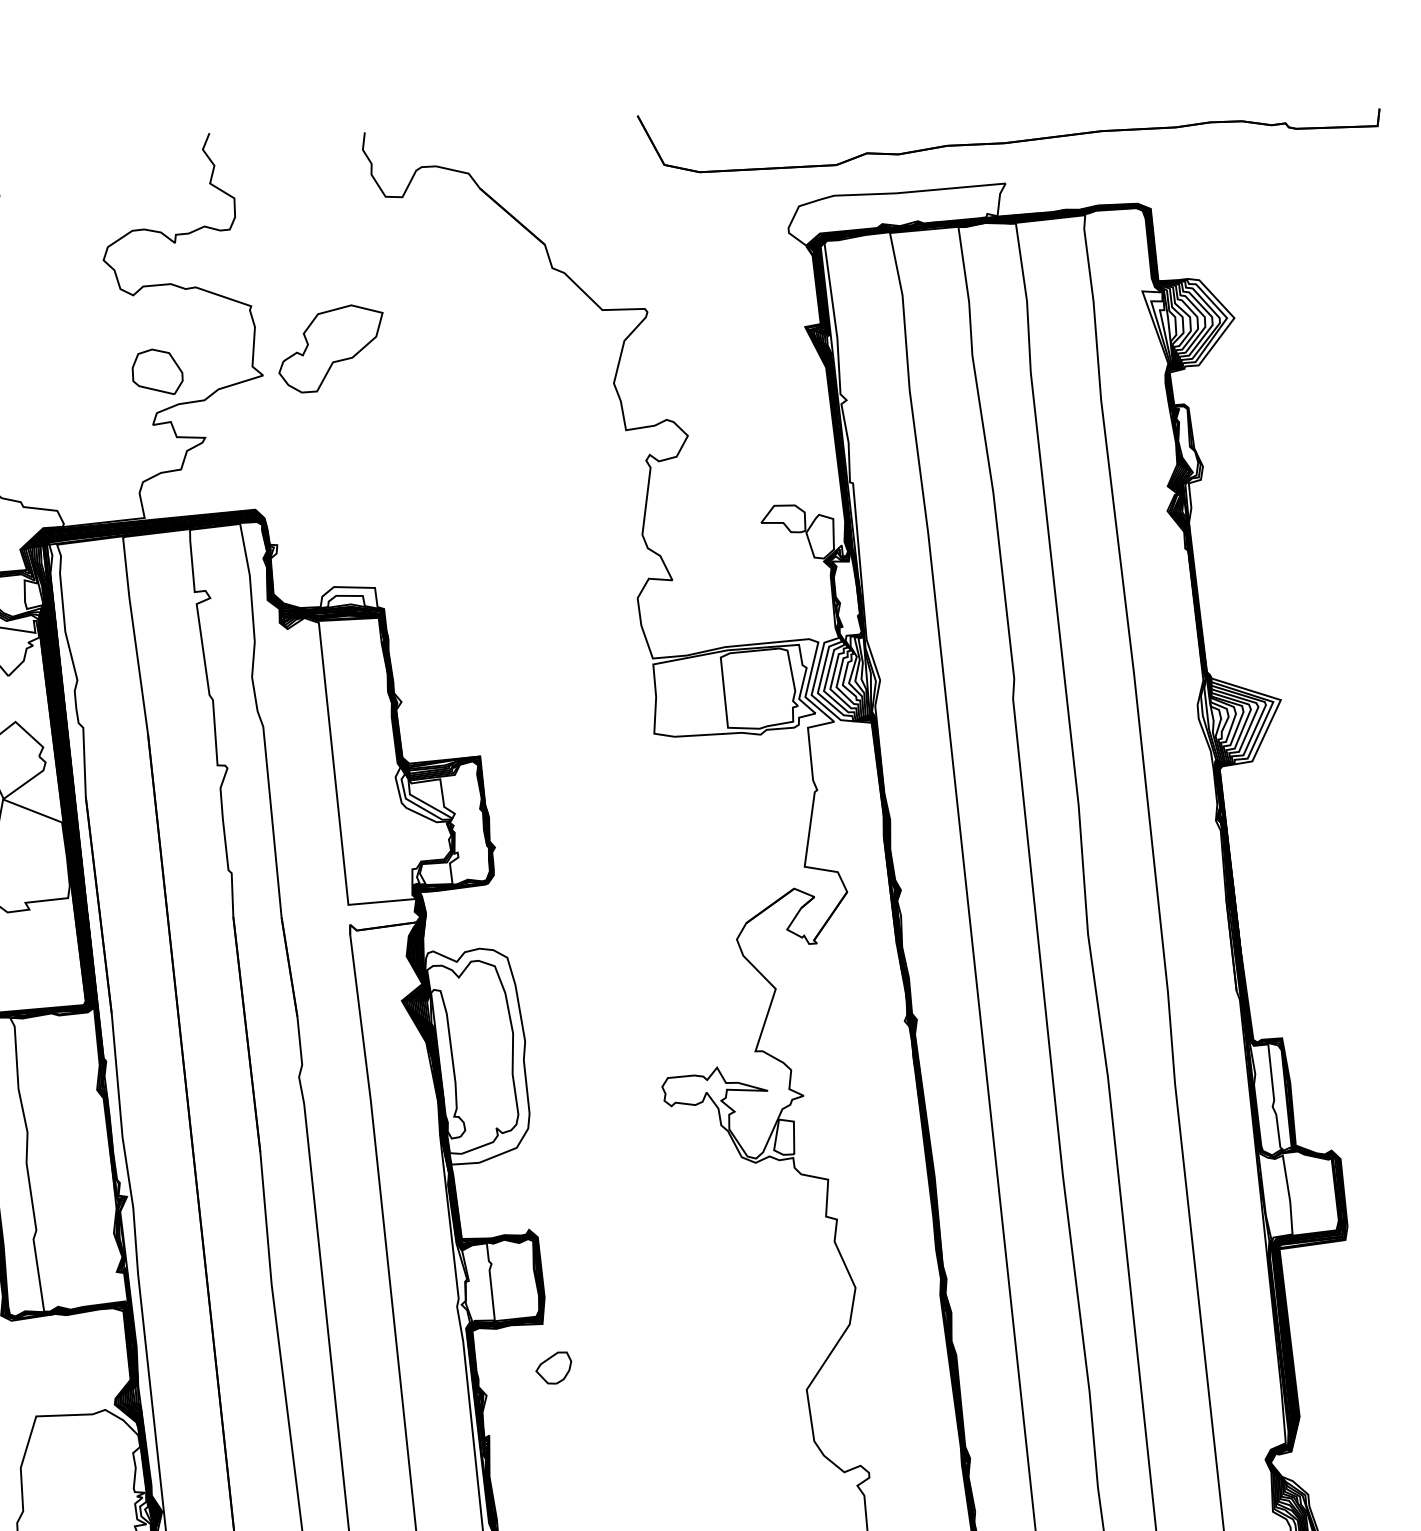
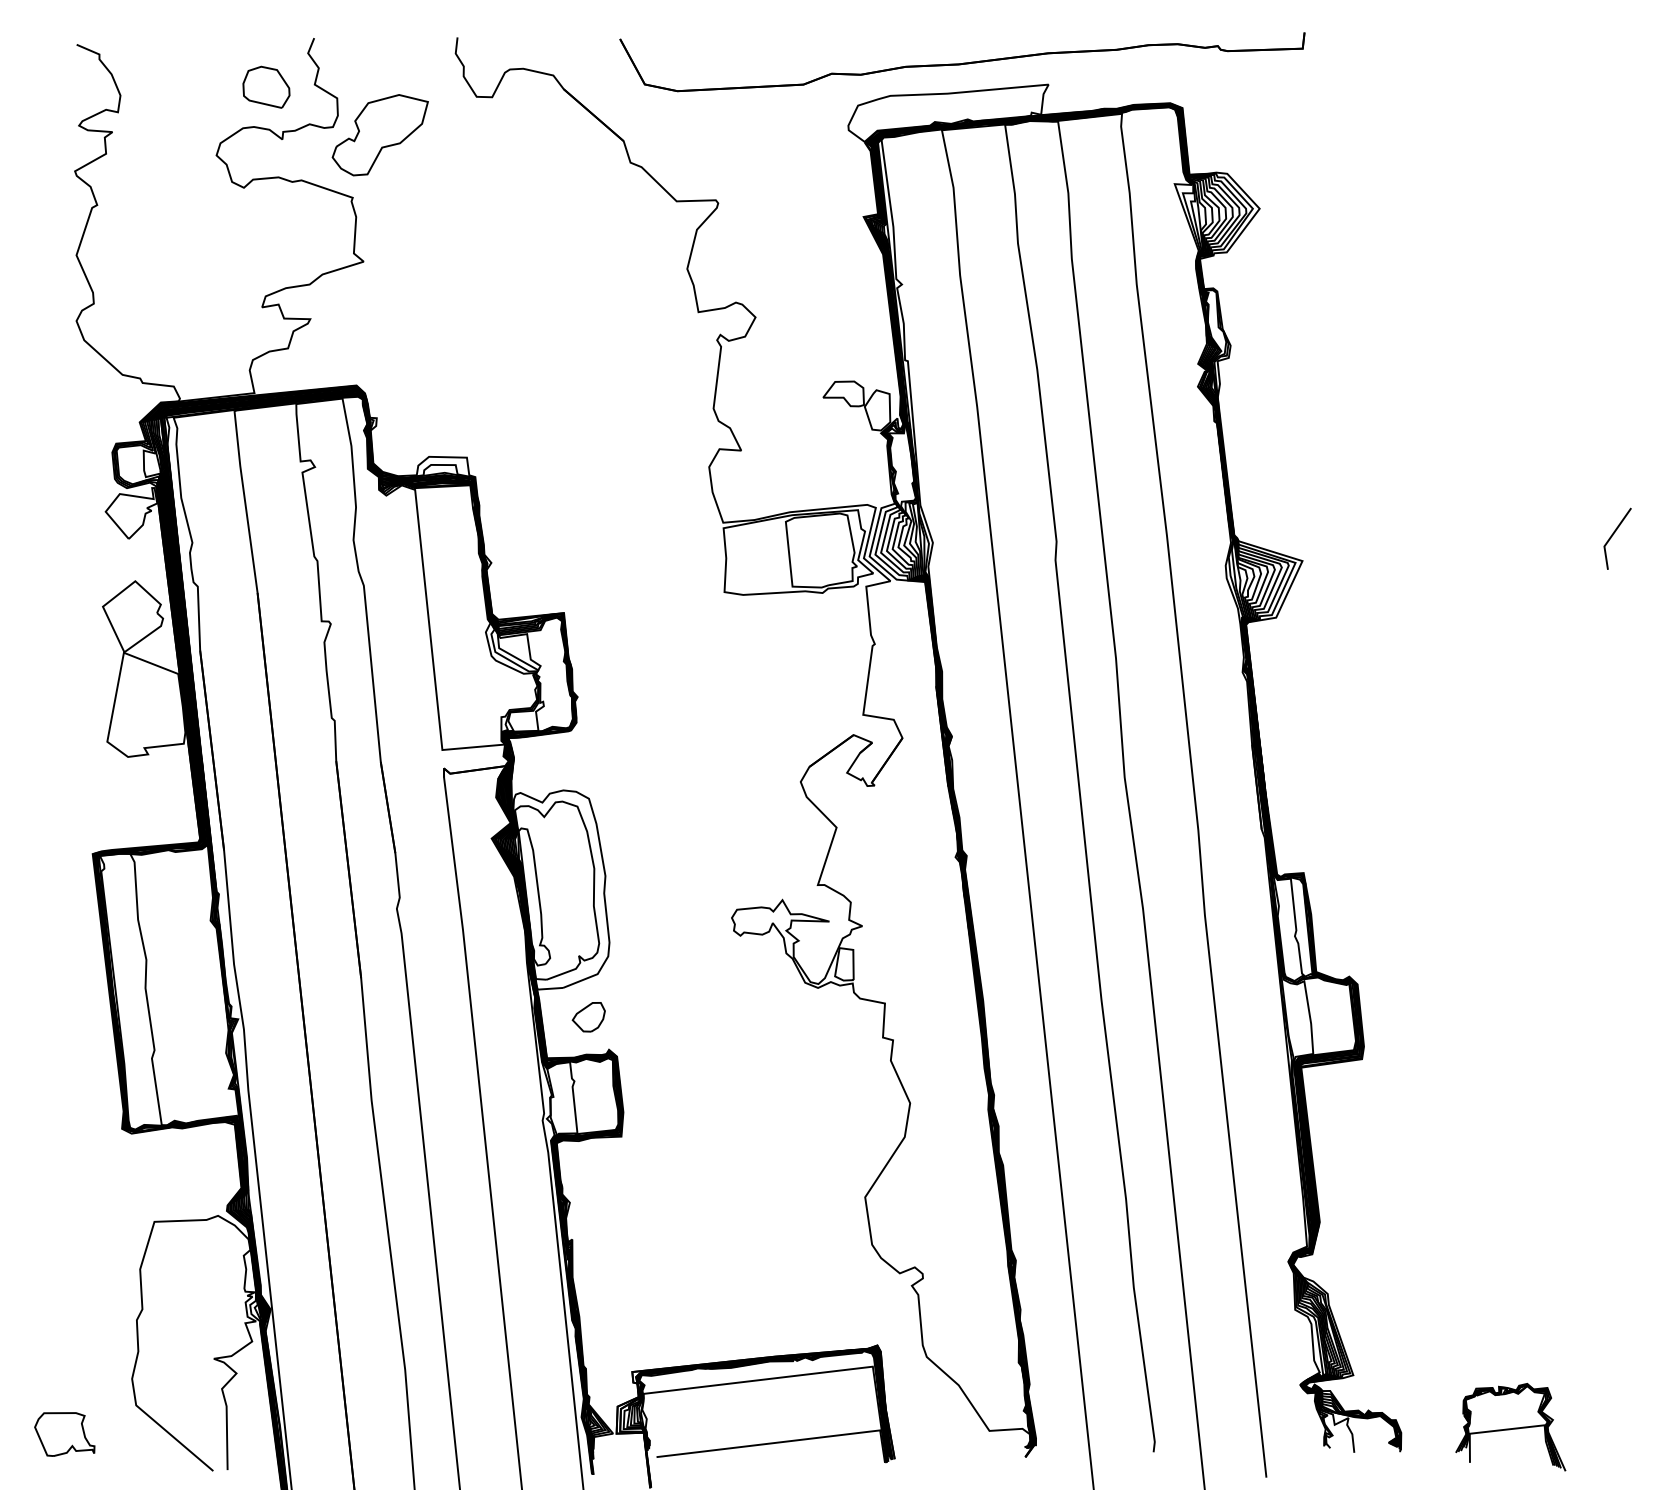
part: (1008, 141) -> (962, 62), moved
part: (330, 349) -> (379, 135), moved
part: (157, 370) -> (266, 86), moved
part: (553, 1368) -> (588, 1017), moved

